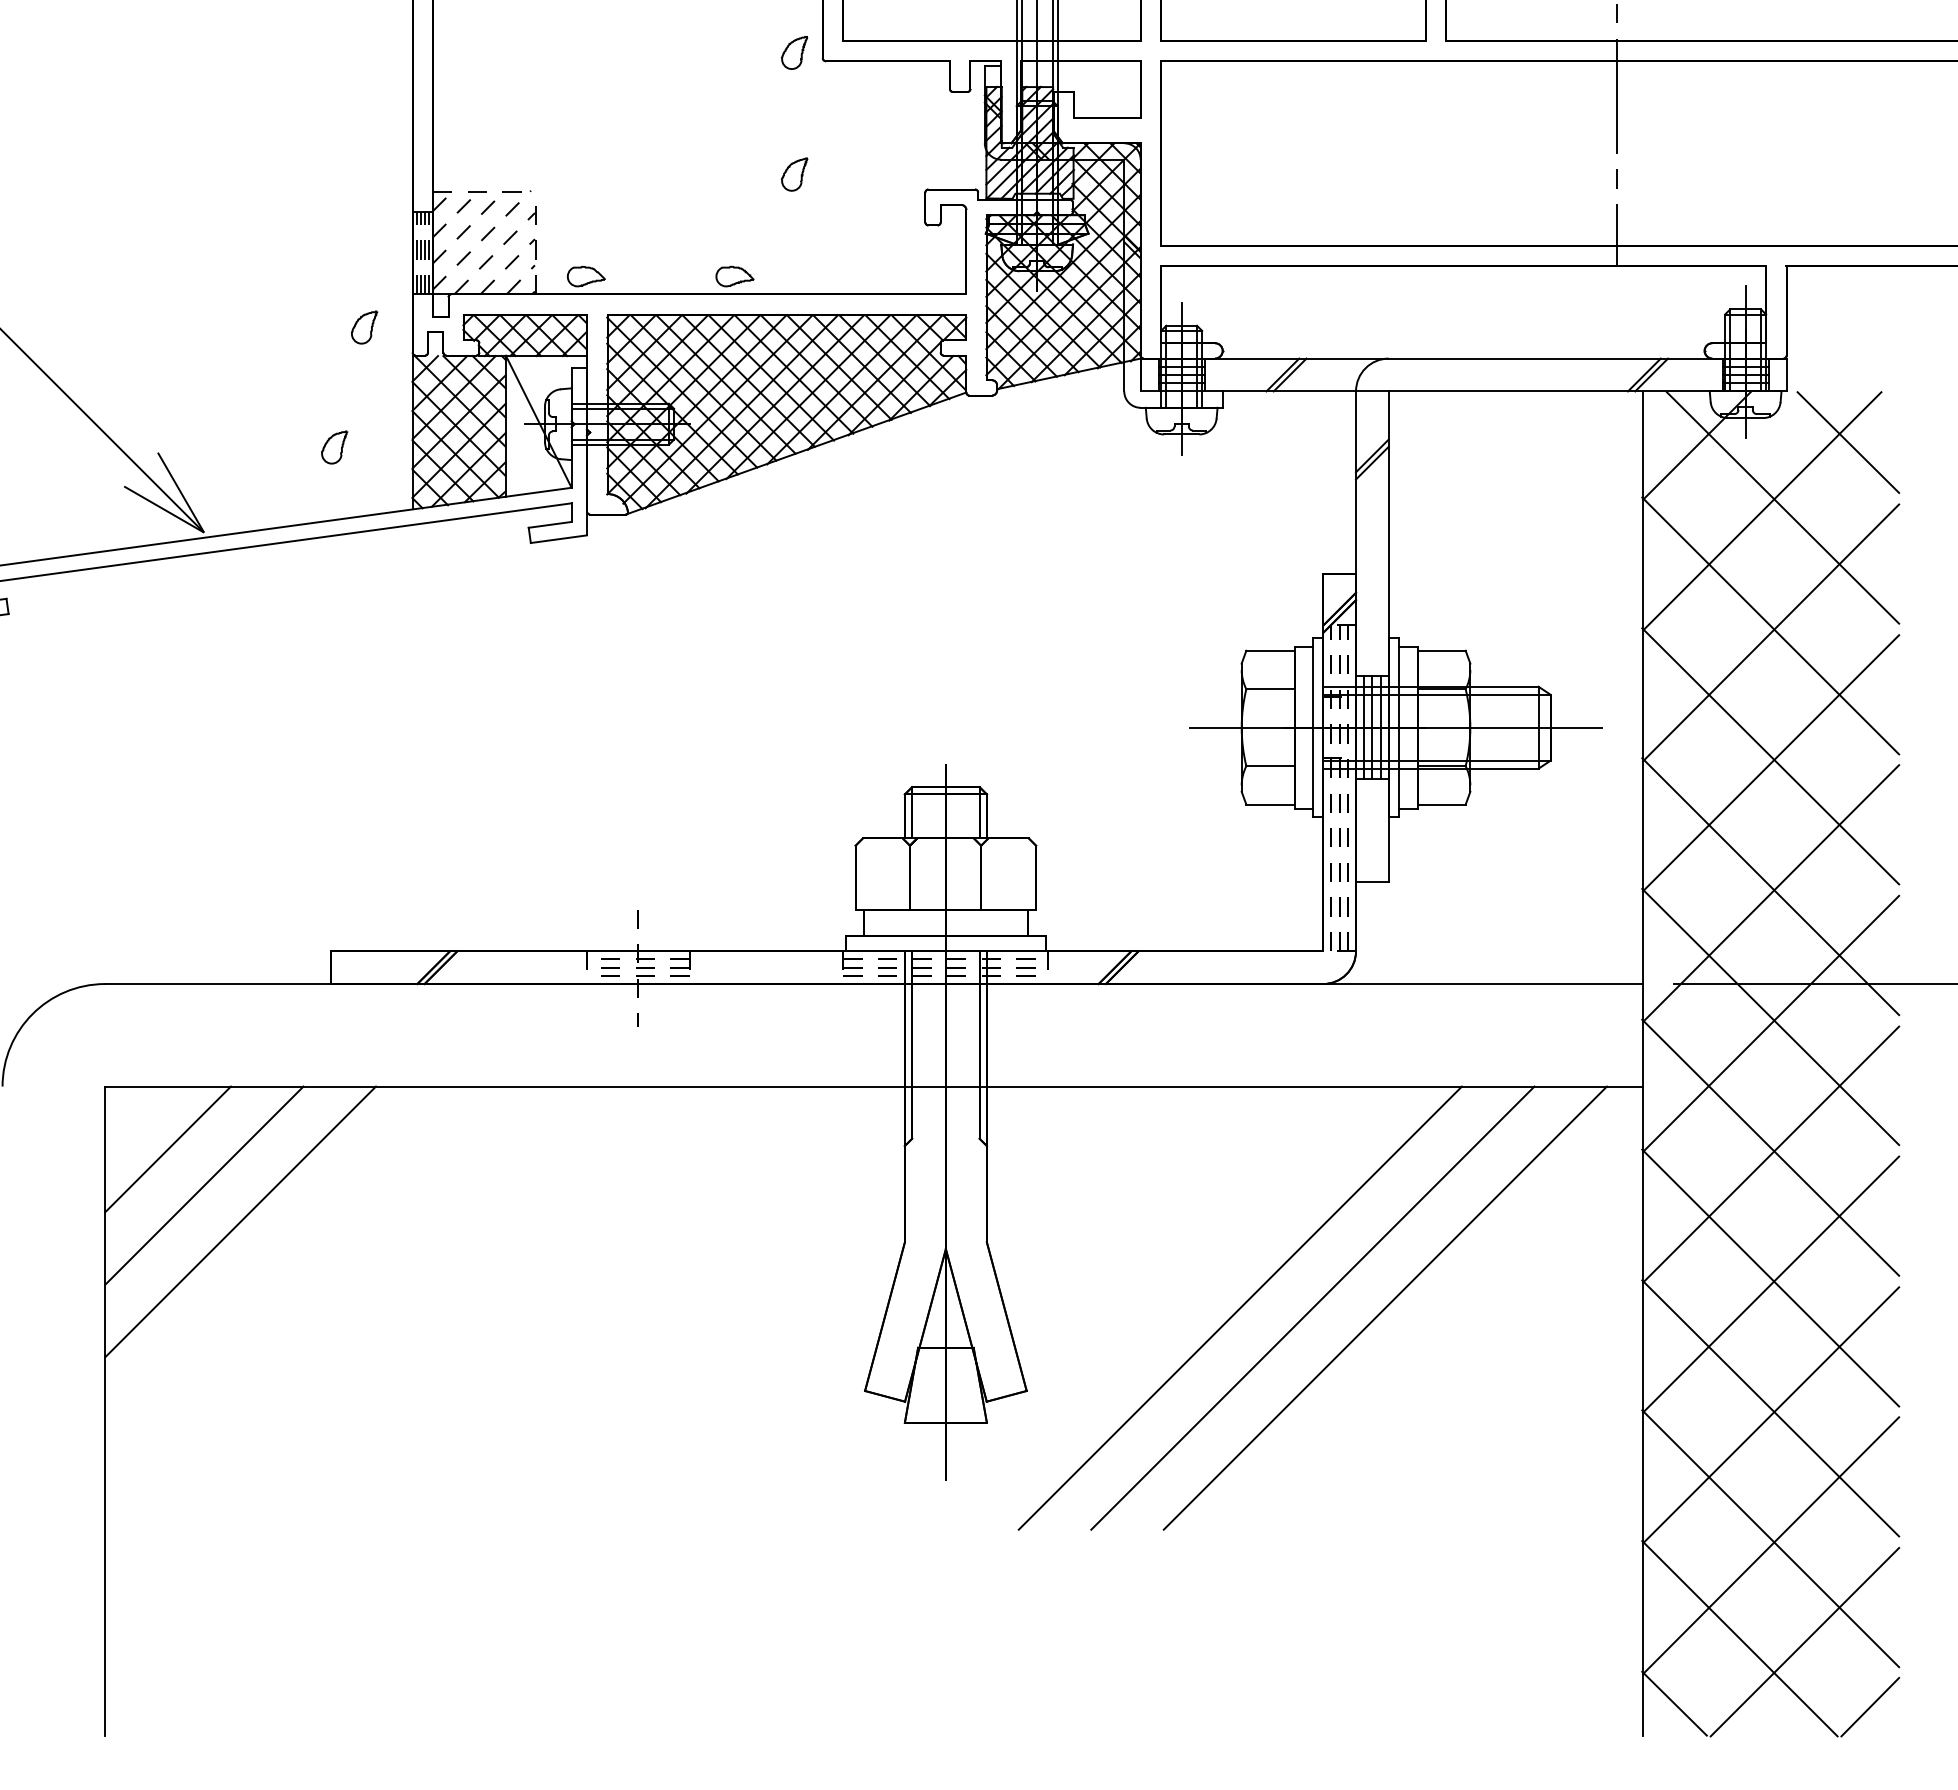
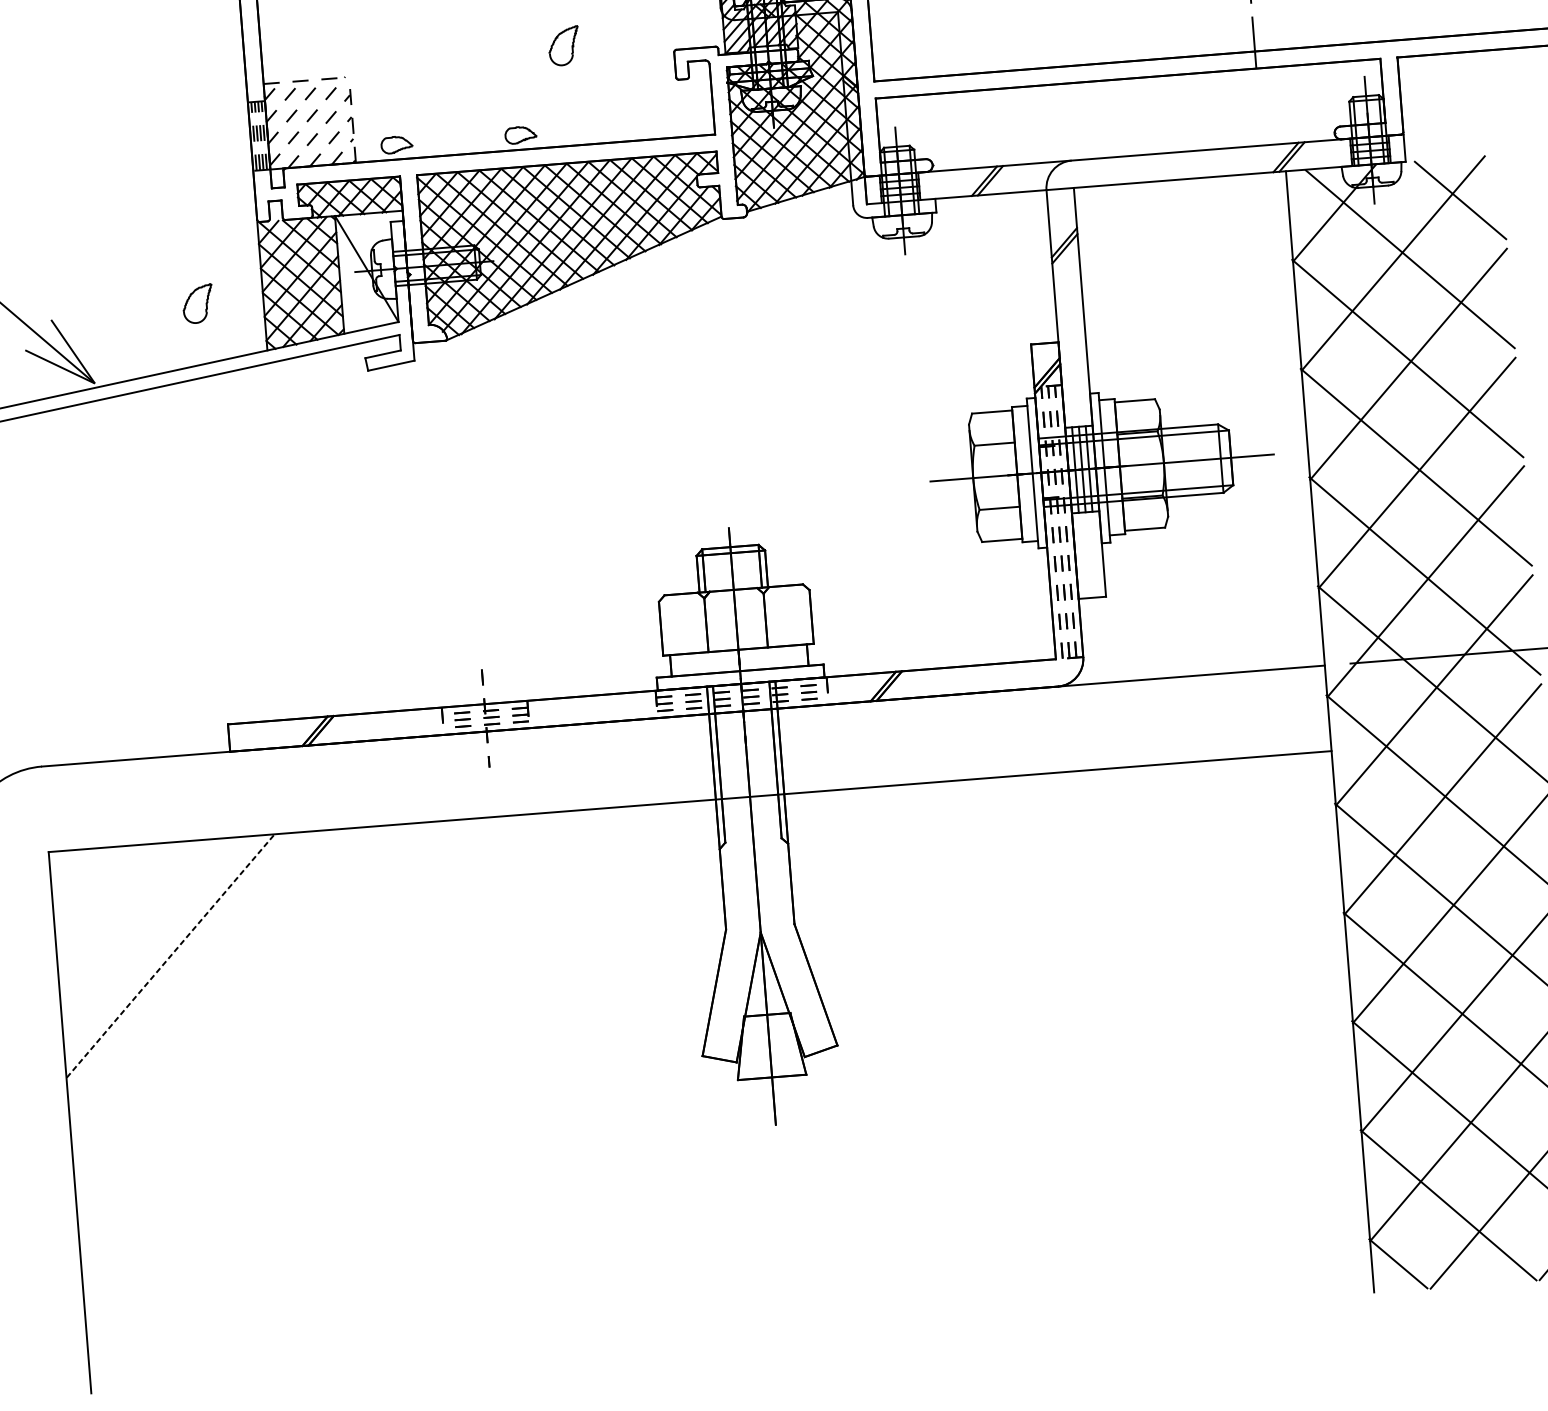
part: (794, 174) -> (563, 46), size x1.4
part: (364, 327) -> (215, 201), removed
part: (334, 447) -> (198, 303), size x1.4
line: (167, 1149) -> (104, 900), removed
line: (204, 1185) -> (138, 928), removed
line: (241, 1221) -> (171, 955), solid -> dashed
line: (1239, 1307) -> (1009, 961), removed
line: (1312, 1307) -> (1070, 957), removed
line: (1384, 1307) -> (1130, 952), removed

